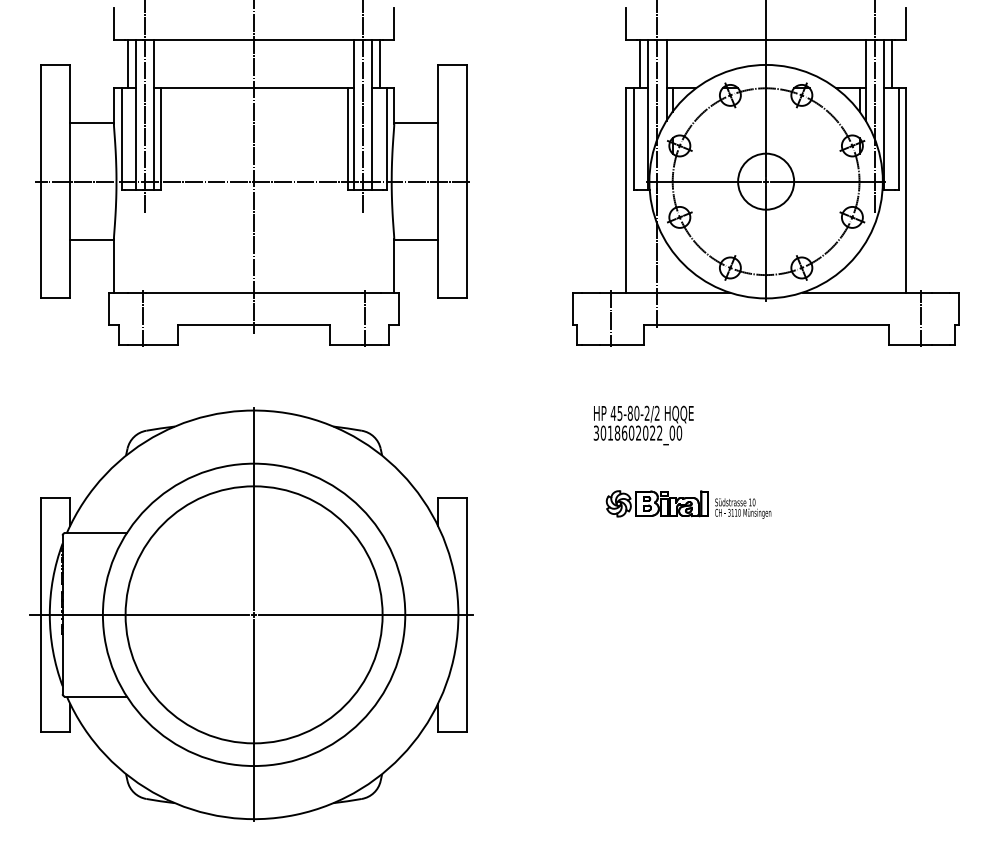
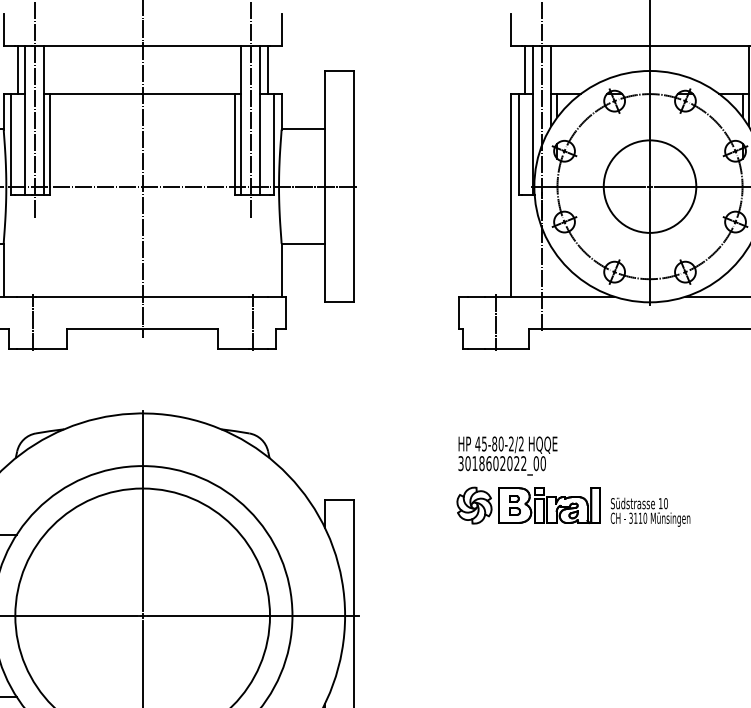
circle: (765, 181) -> (649, 186), size x1.67
text: (643, 425) -> (507, 455), moved
part: (688, 504) -> (573, 506), size x1.43

